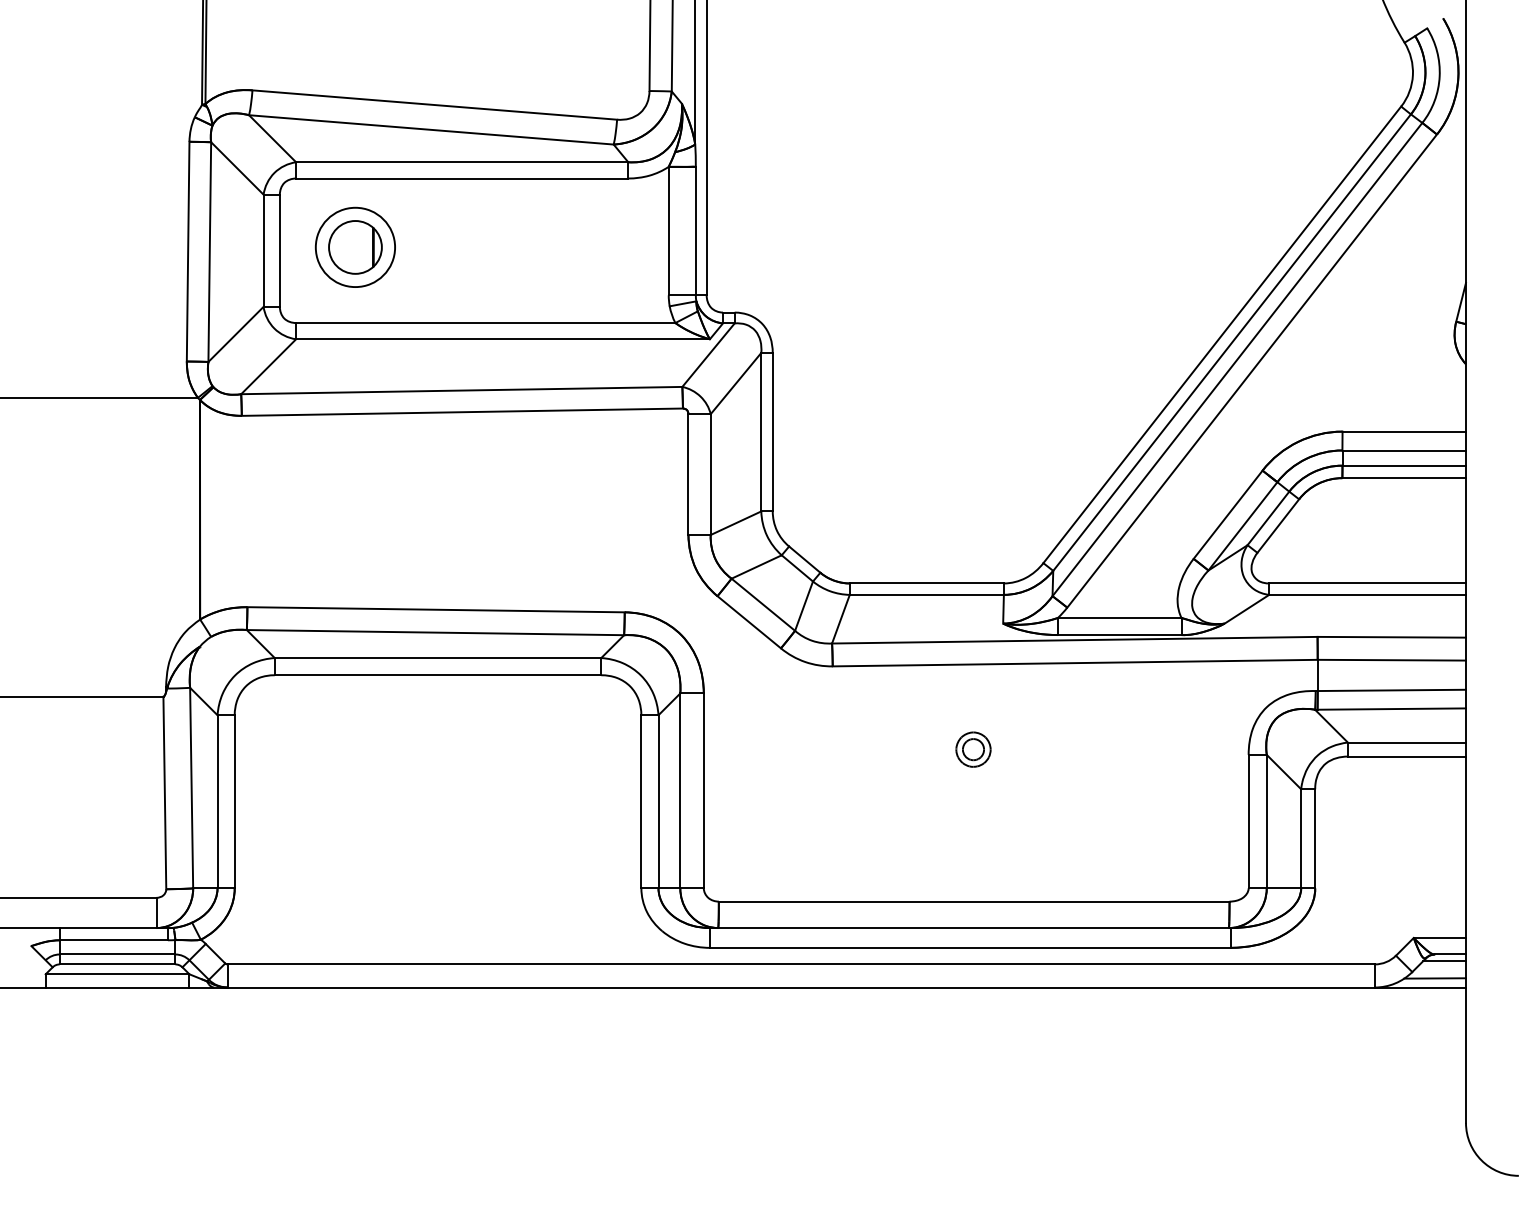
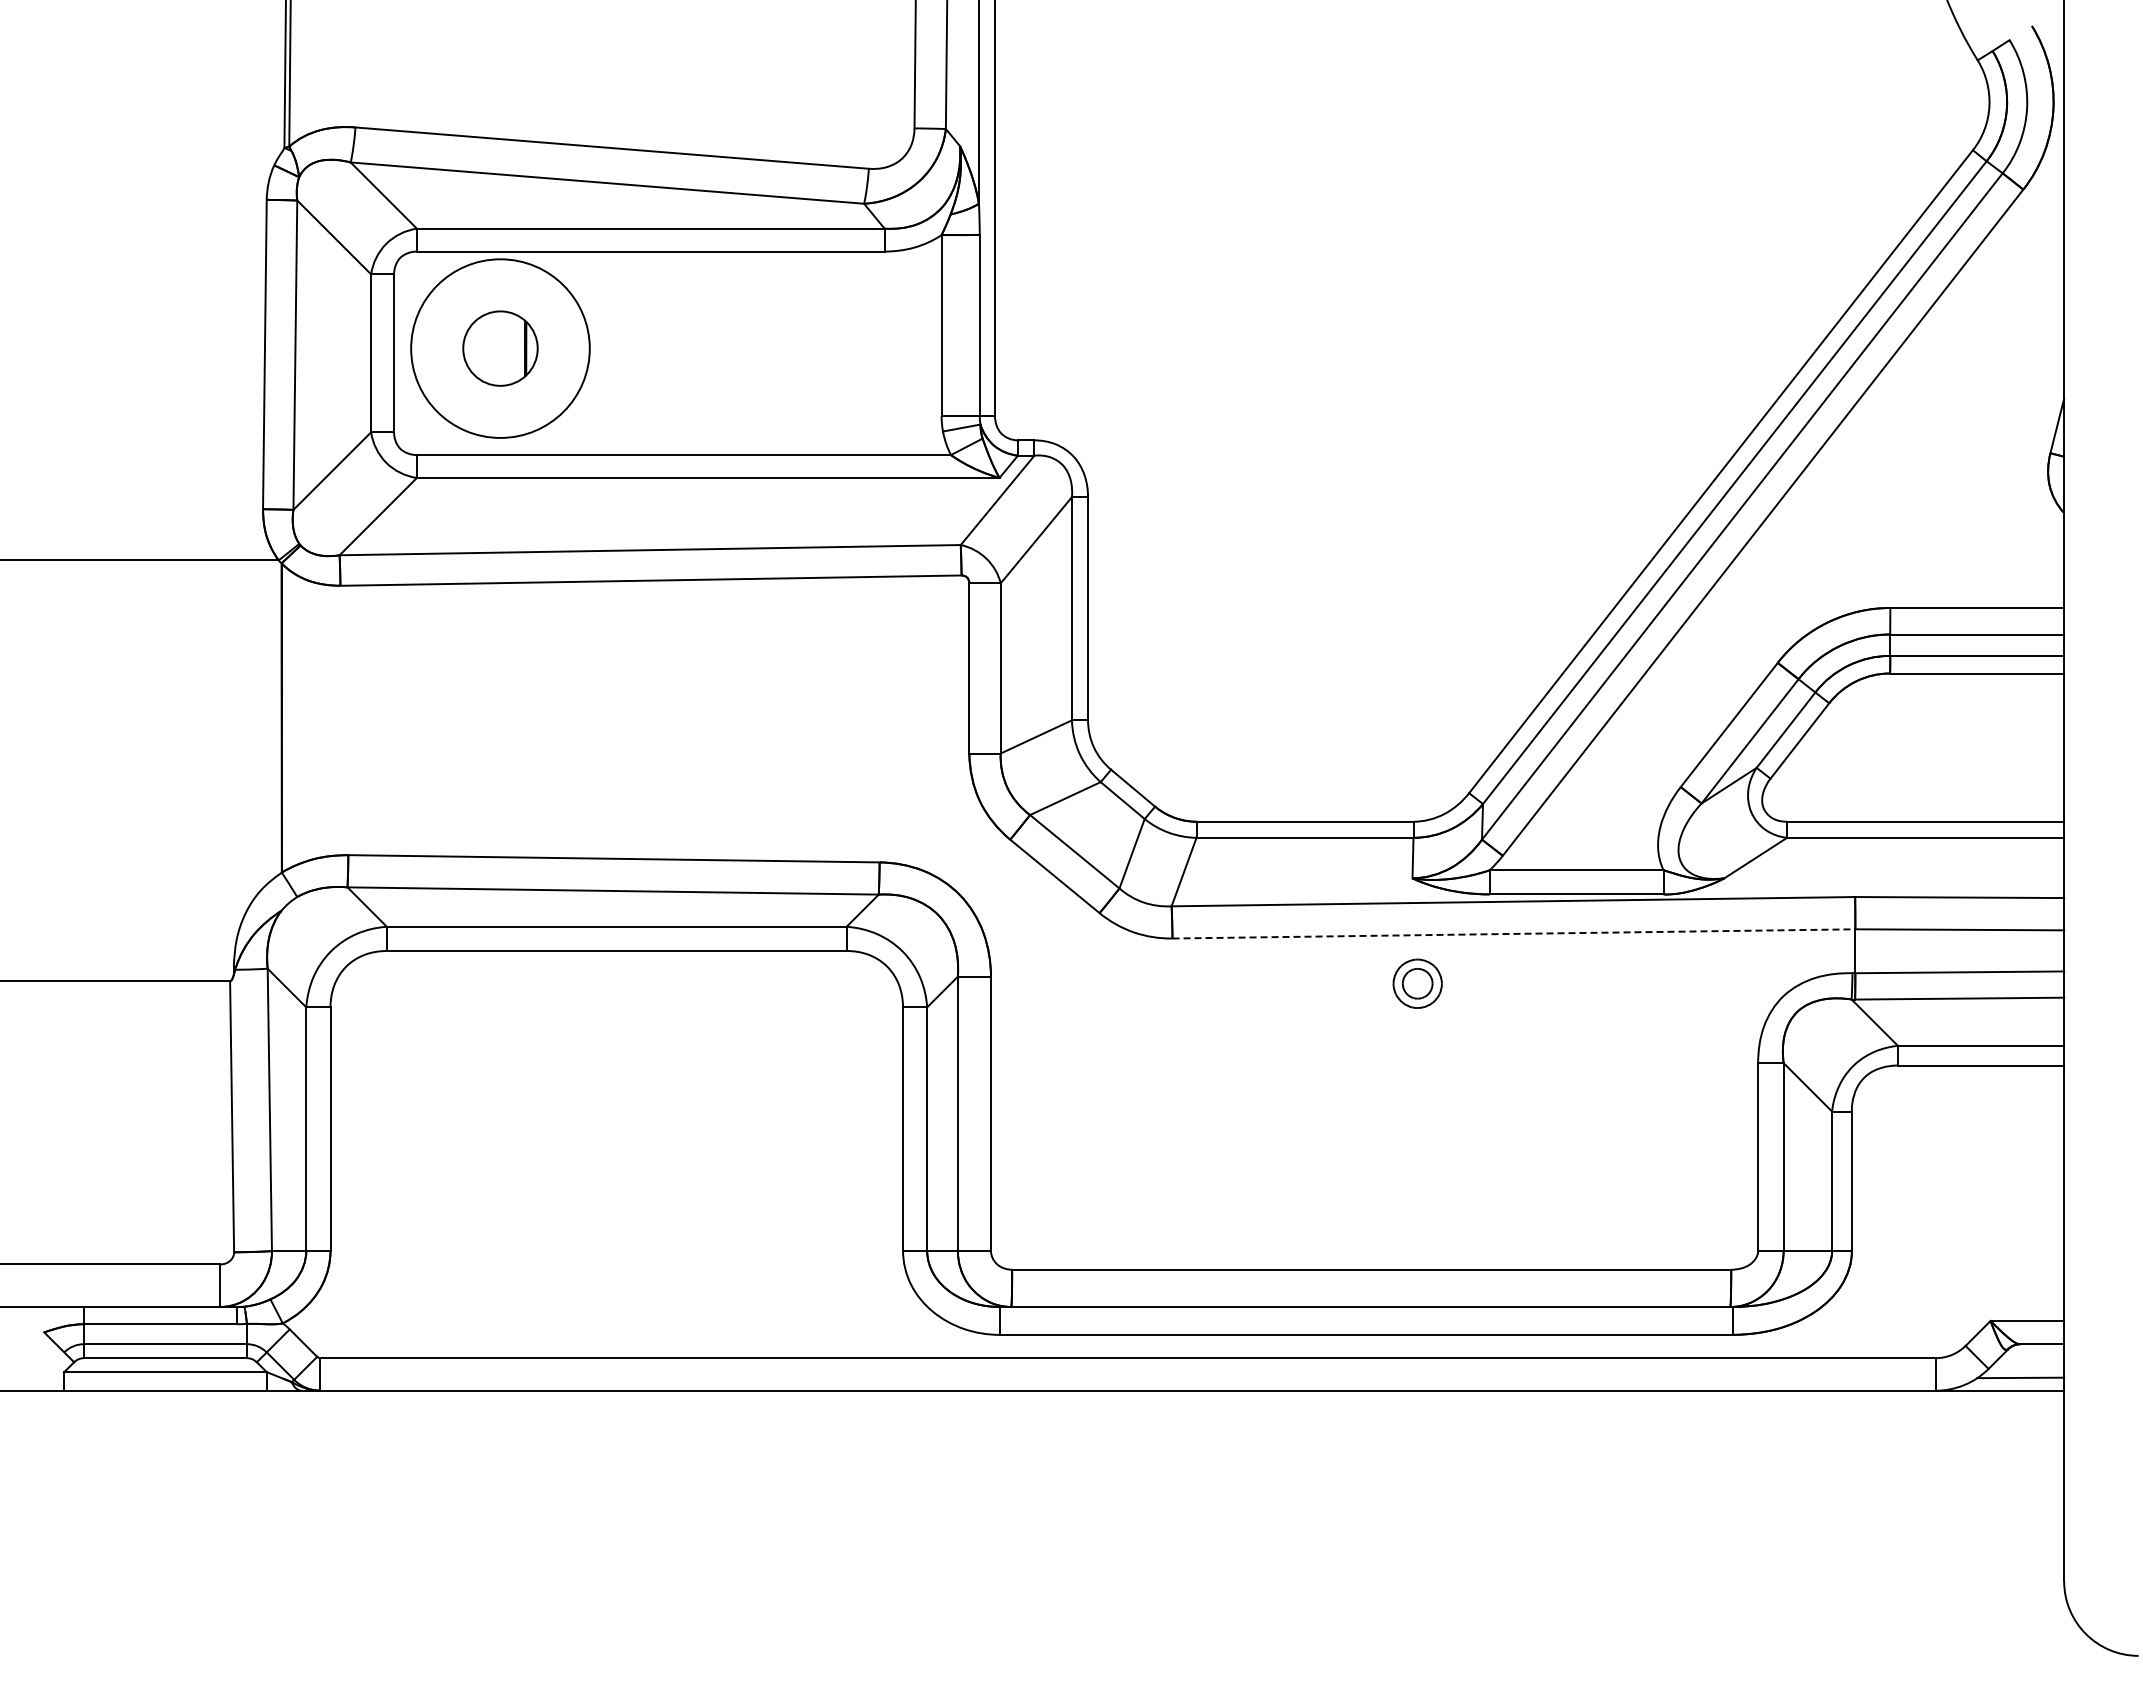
circle: (355, 247) -> (500, 348), size x1.6
line: (1075, 662) -> (1514, 933), solid -> dashed
part: (973, 749) -> (1417, 983), moved
line: (1444, 961) -> (2034, 1353), removed

